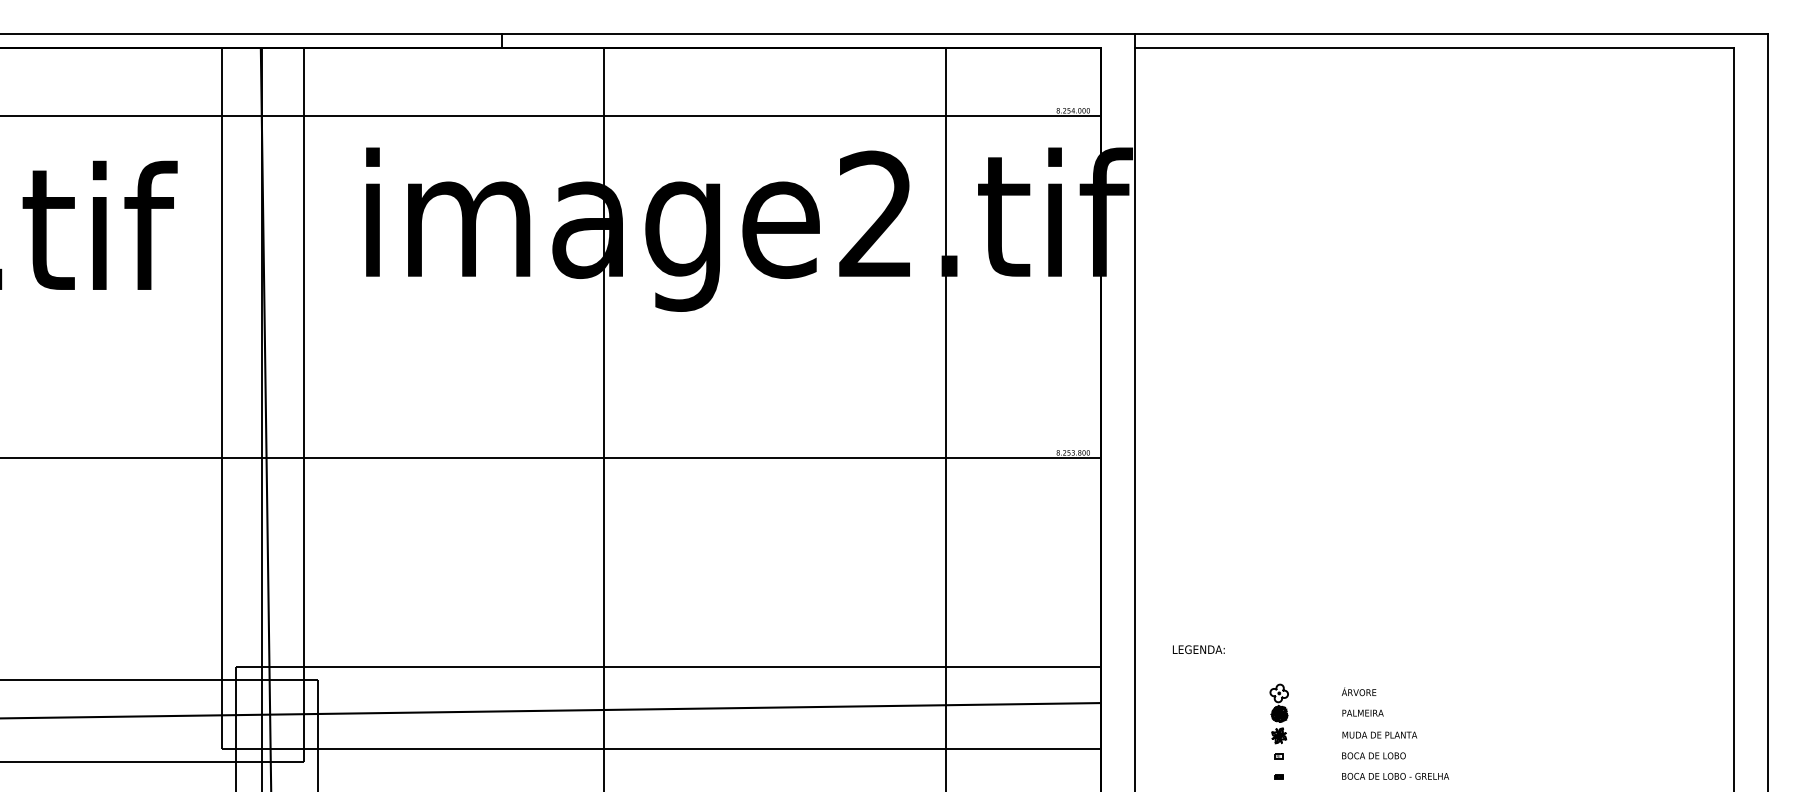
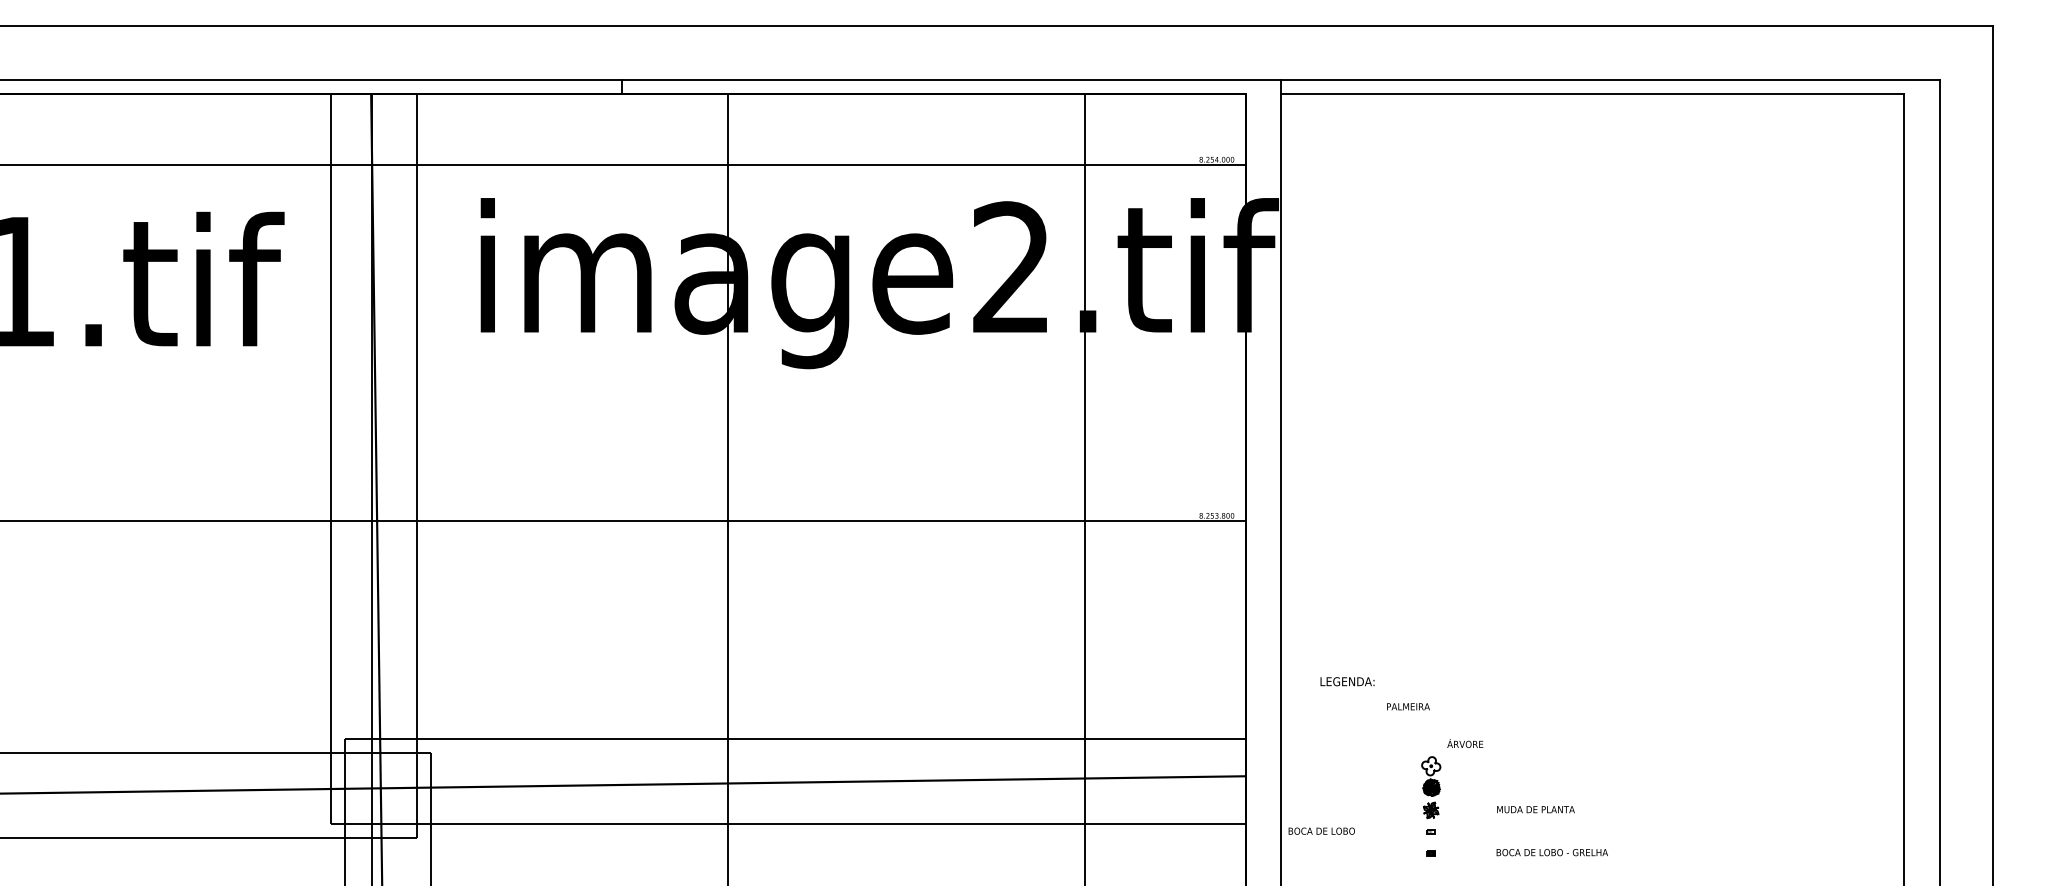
text: (1198, 649) -> (1347, 681), moved
text: (1359, 691) -> (1465, 743), moved
text: (1363, 712) -> (1408, 706), moved
text: (1373, 755) -> (1321, 830), moved

